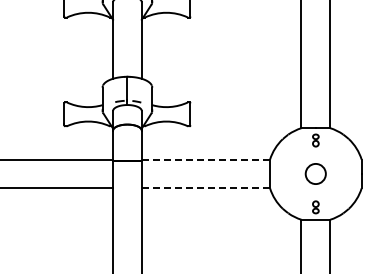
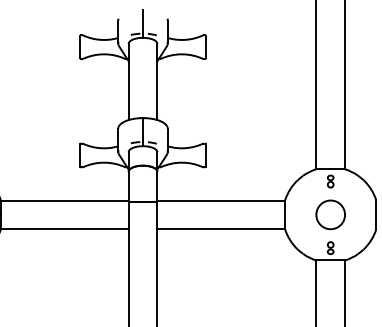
line: (206, 159) -> (221, 200), dashed -> solid
circle: (315, 173) -> (330, 214), size x1.43
line: (206, 188) -> (221, 229), dashed -> solid

